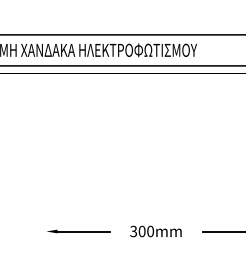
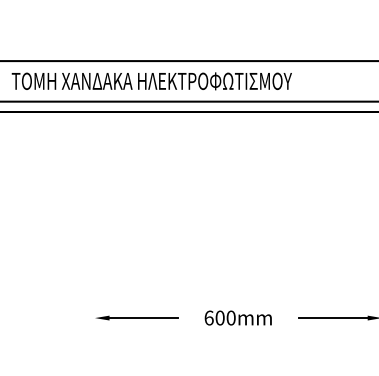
text: (133, 231) -> (208, 317), 300mm -> 600mm

